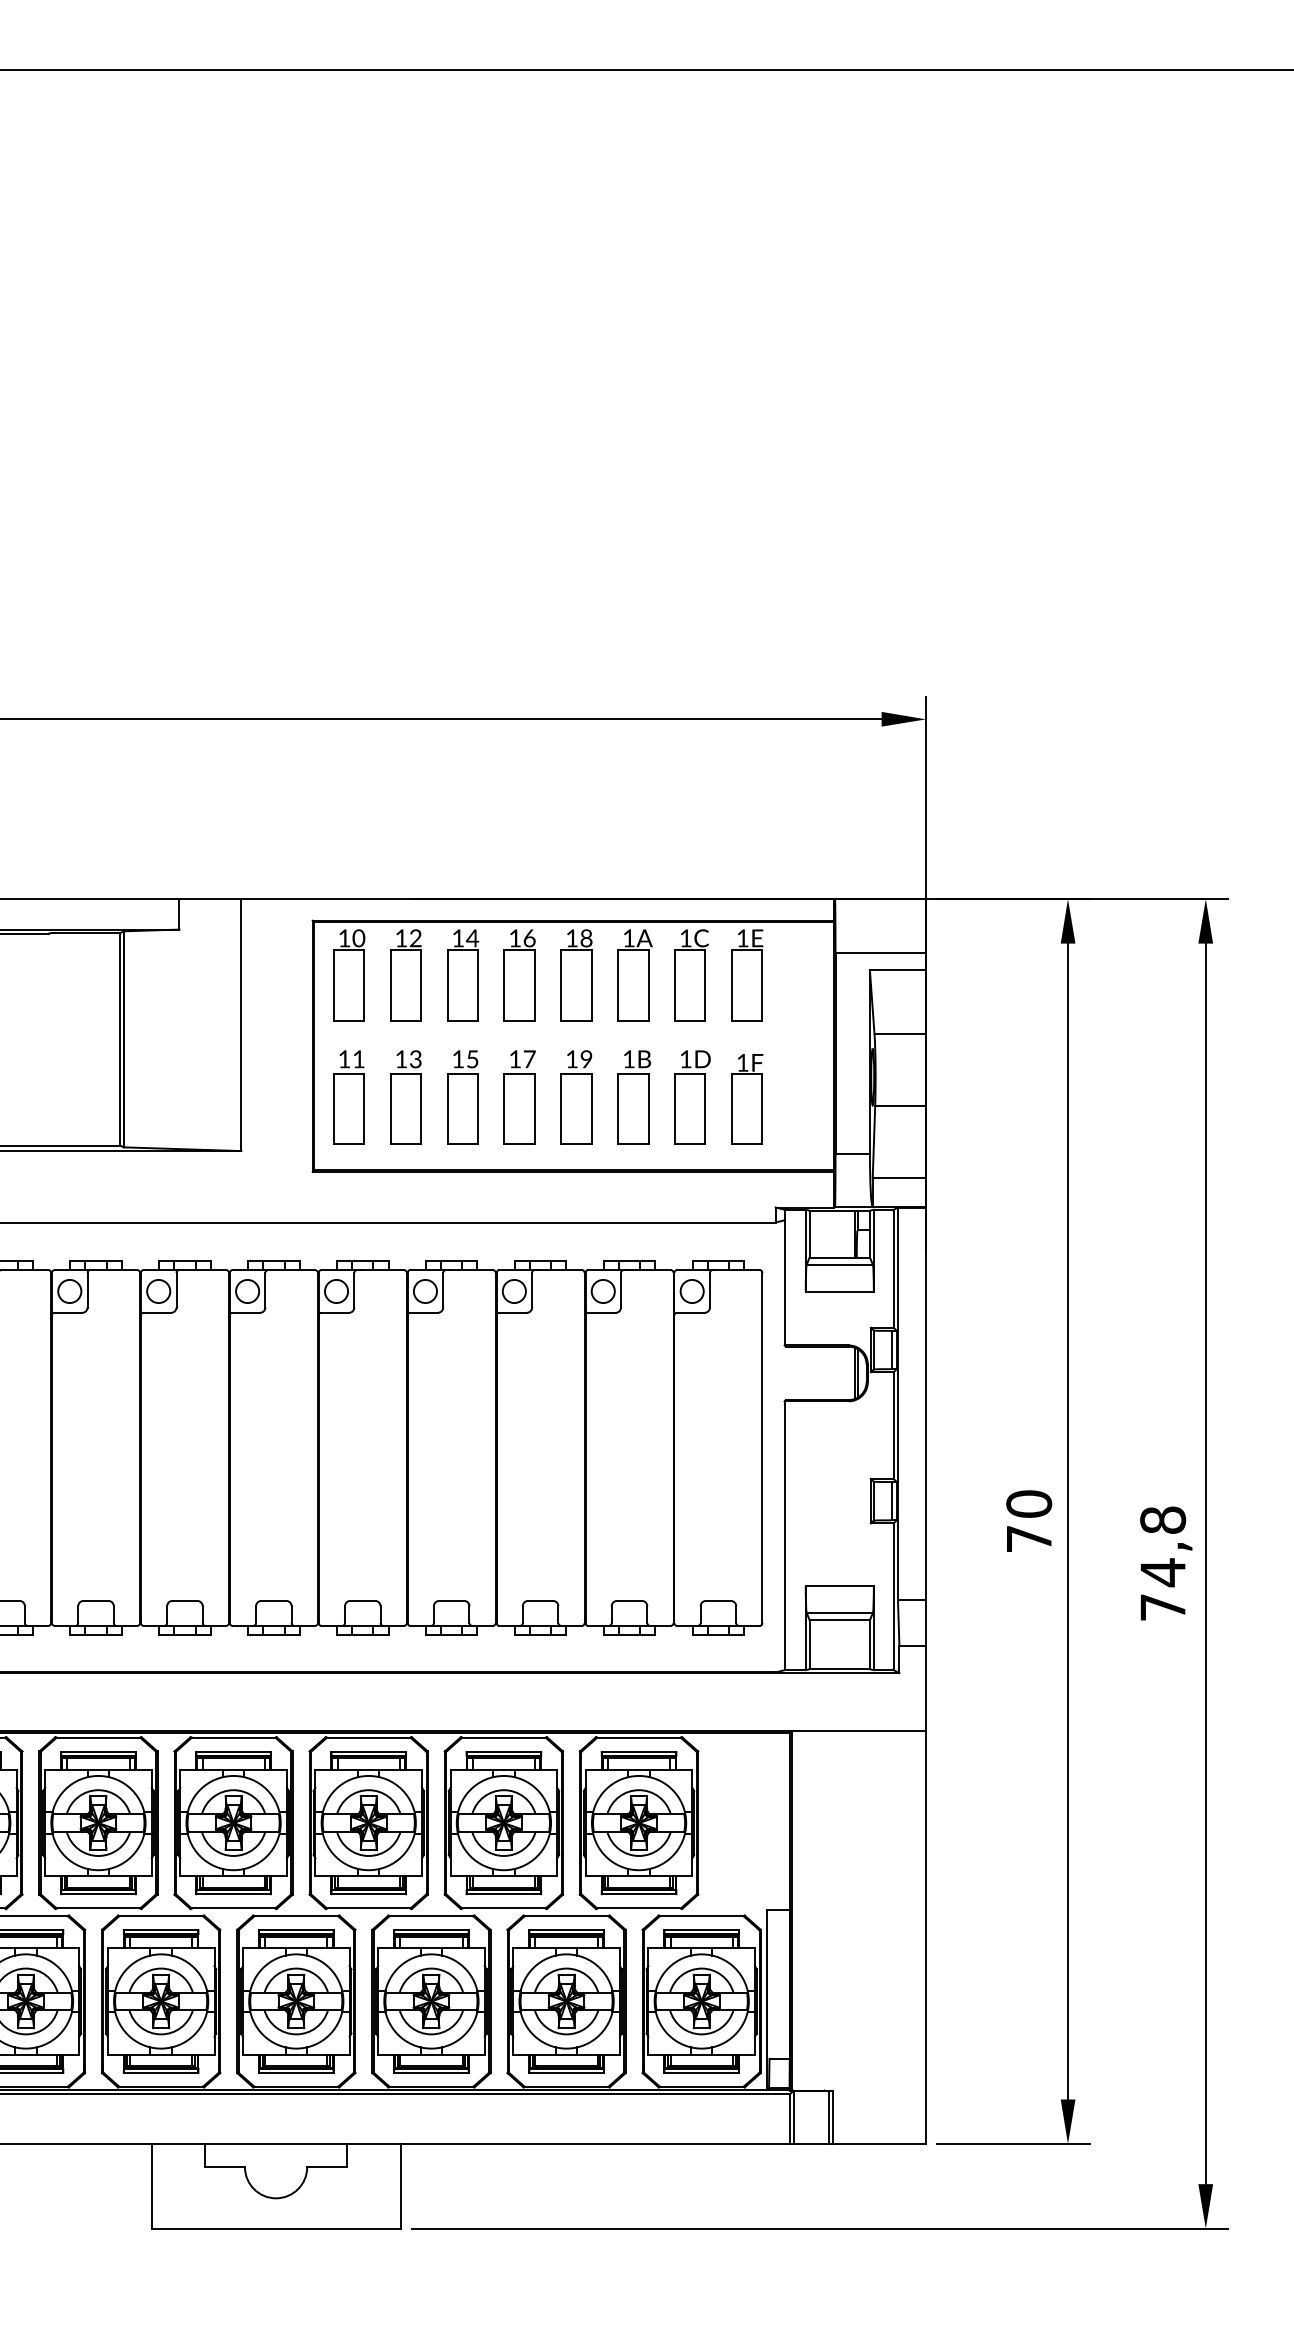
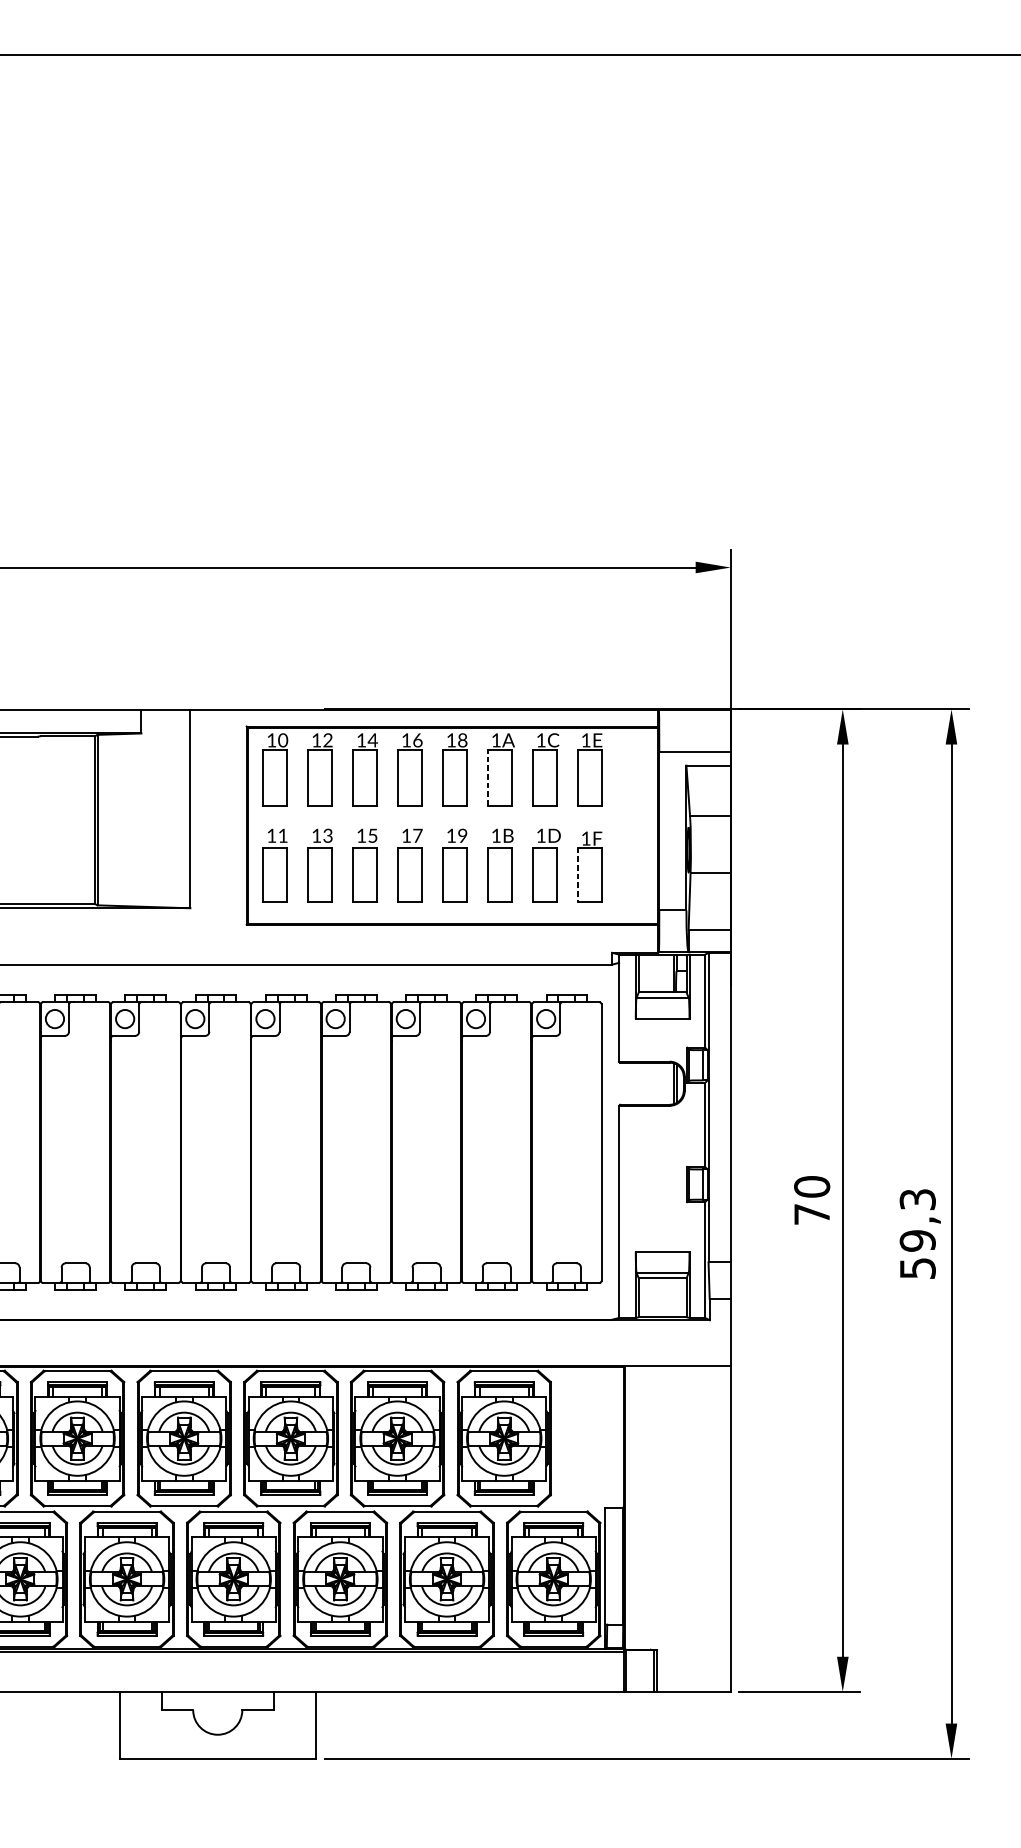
line: (618, 985) -> (488, 777), solid -> dashed
line: (732, 1109) -> (577, 875), solid -> dashed
text: (1163, 1563) -> (918, 1233), 74,8 -> 59,3

